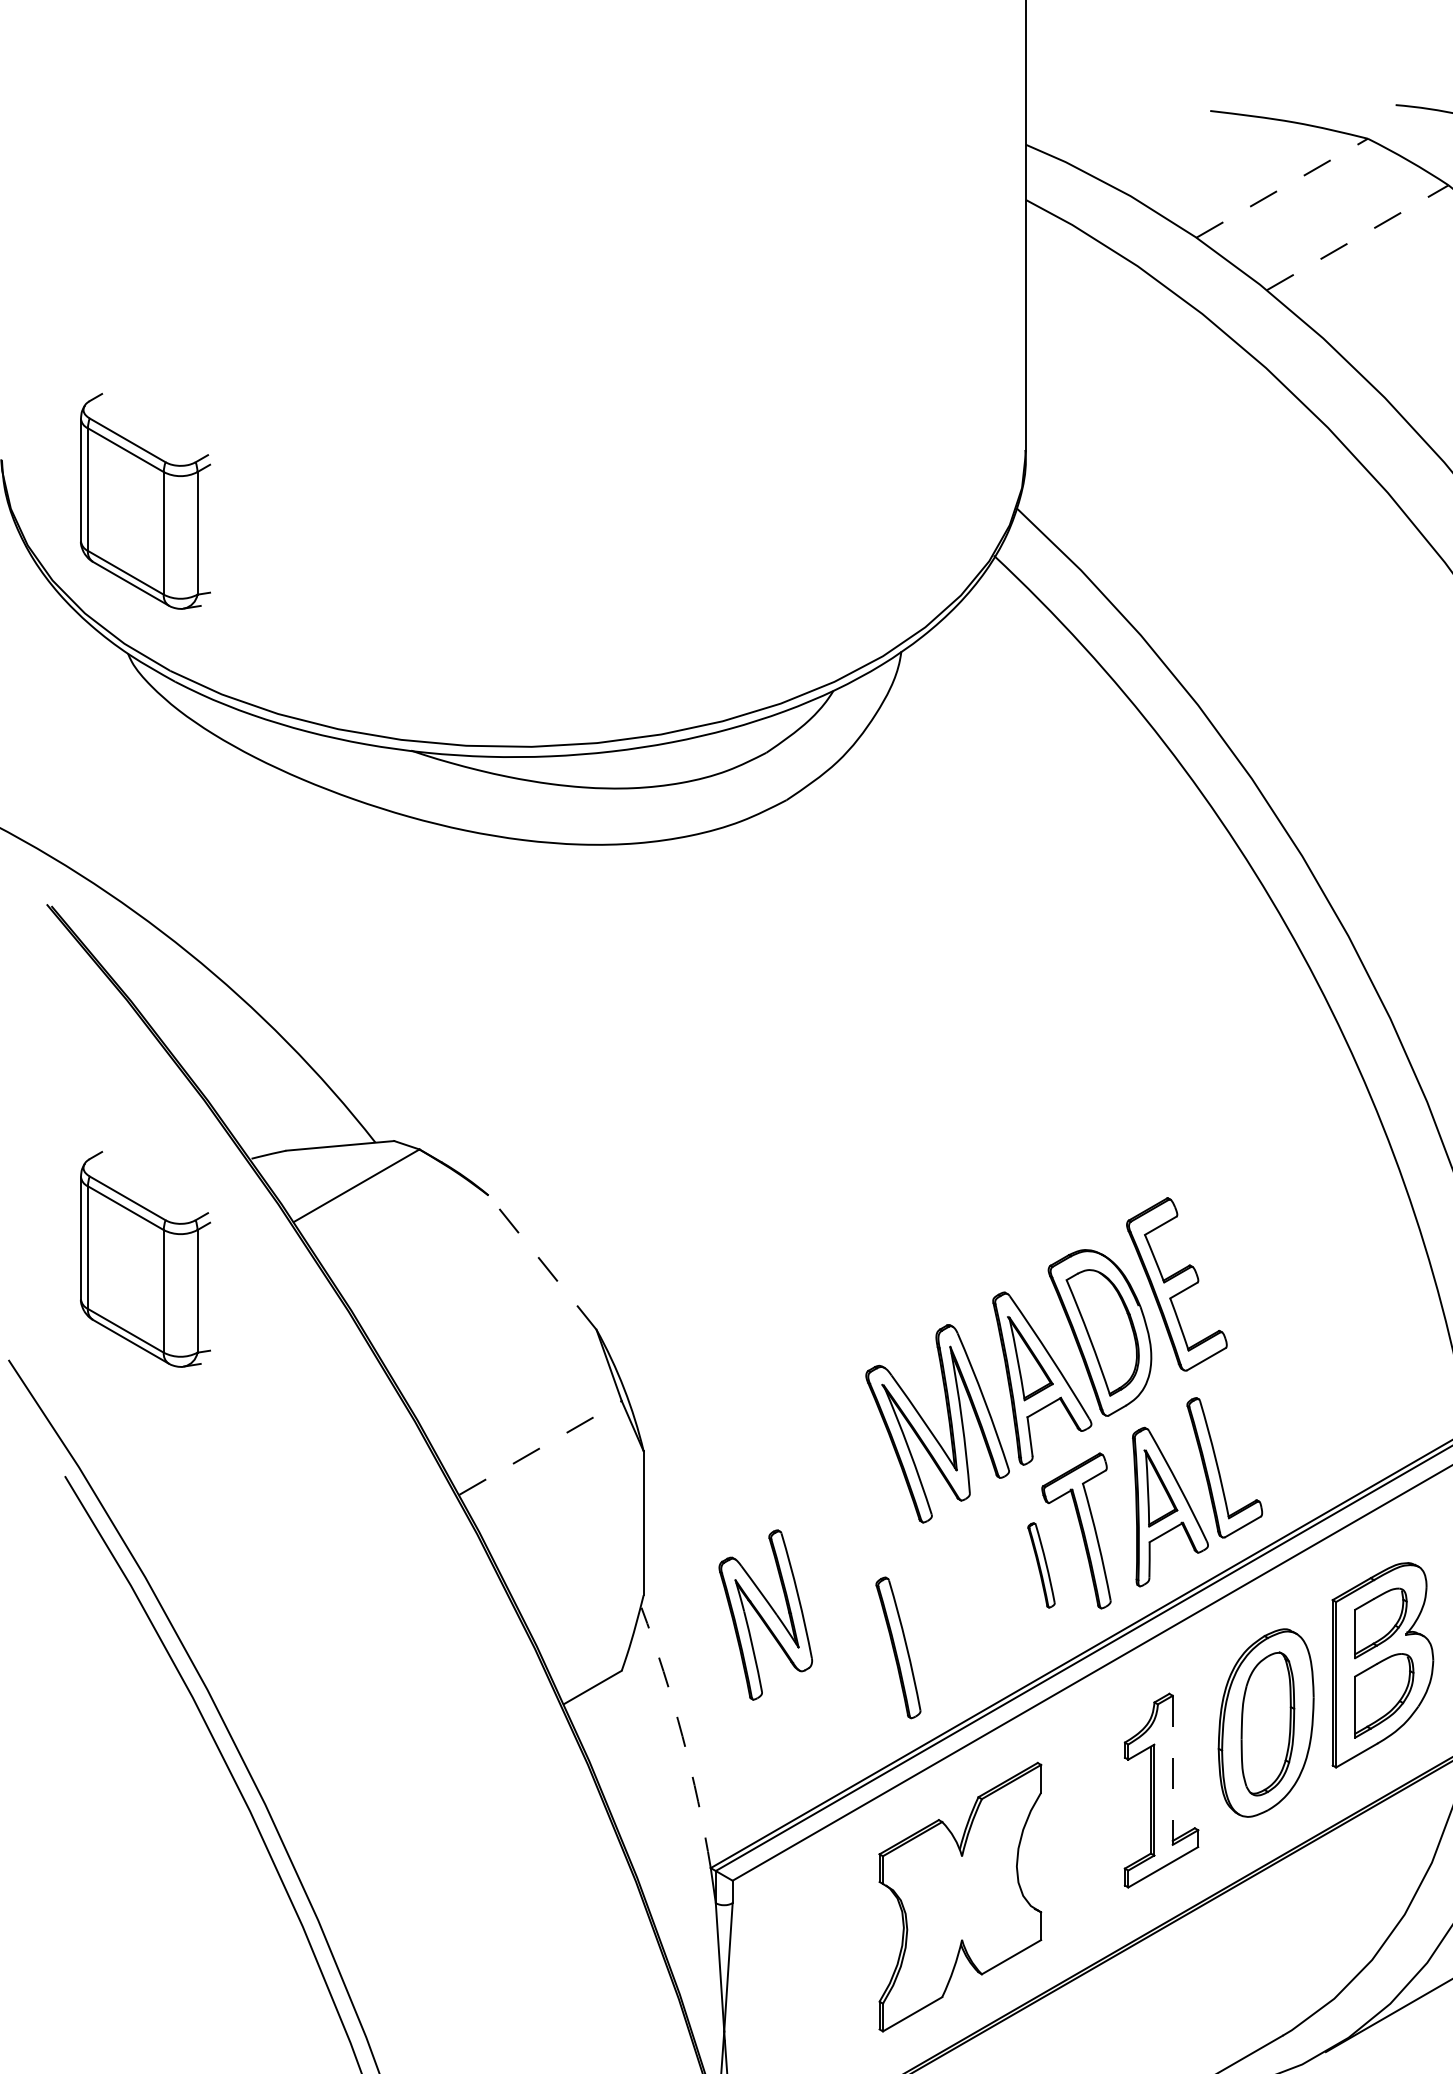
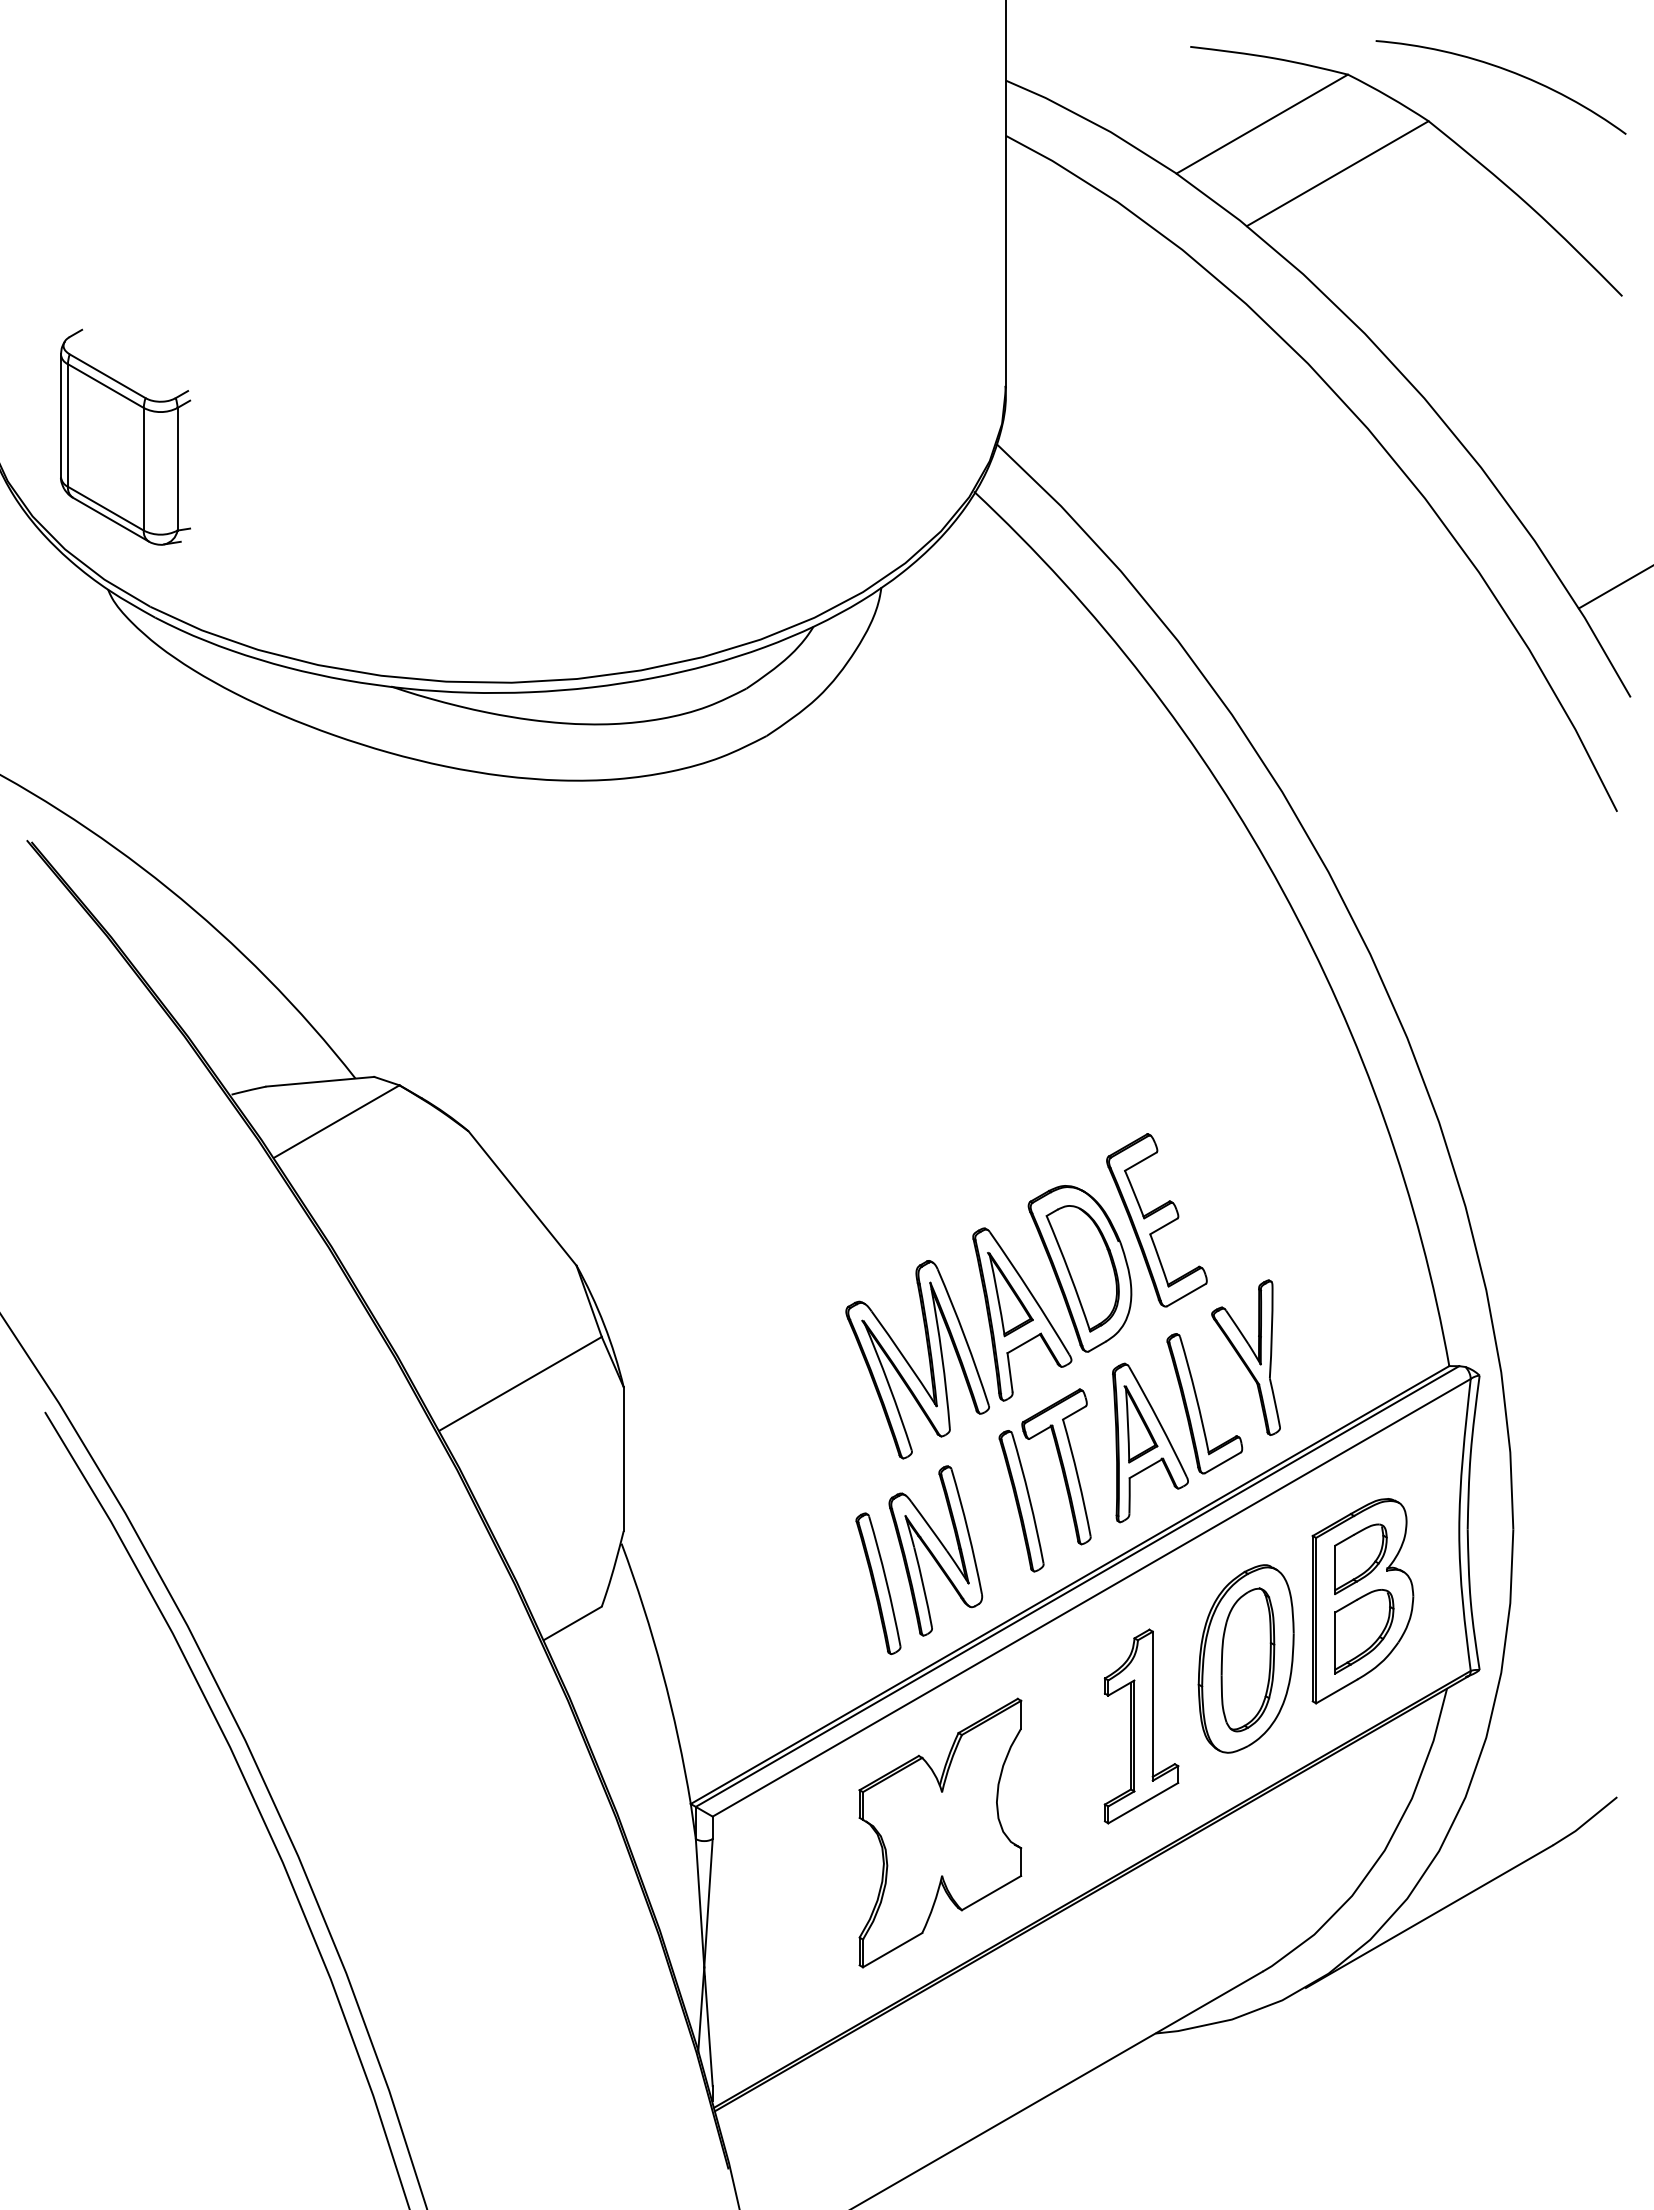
line: (1282, 188) -> (1262, 124), dashed -> solid
line: (1357, 237) -> (1337, 173), dashed -> solid
part: (145, 1258) -> (125, 1194), removed
line: (542, 1262) -> (522, 1198), dashed -> solid
part: (1265, 1421) -> (1245, 1357), added
line: (540, 1447) -> (520, 1383), dashed -> solid
part: (1041, 1565) -> (1021, 1501), size x1.67
part: (765, 1614) -> (935, 1550), moved
arc: (682, 1736) -> (662, 1672), dashed -> solid
line: (1172, 1770) -> (1152, 1706), dashed -> solid

